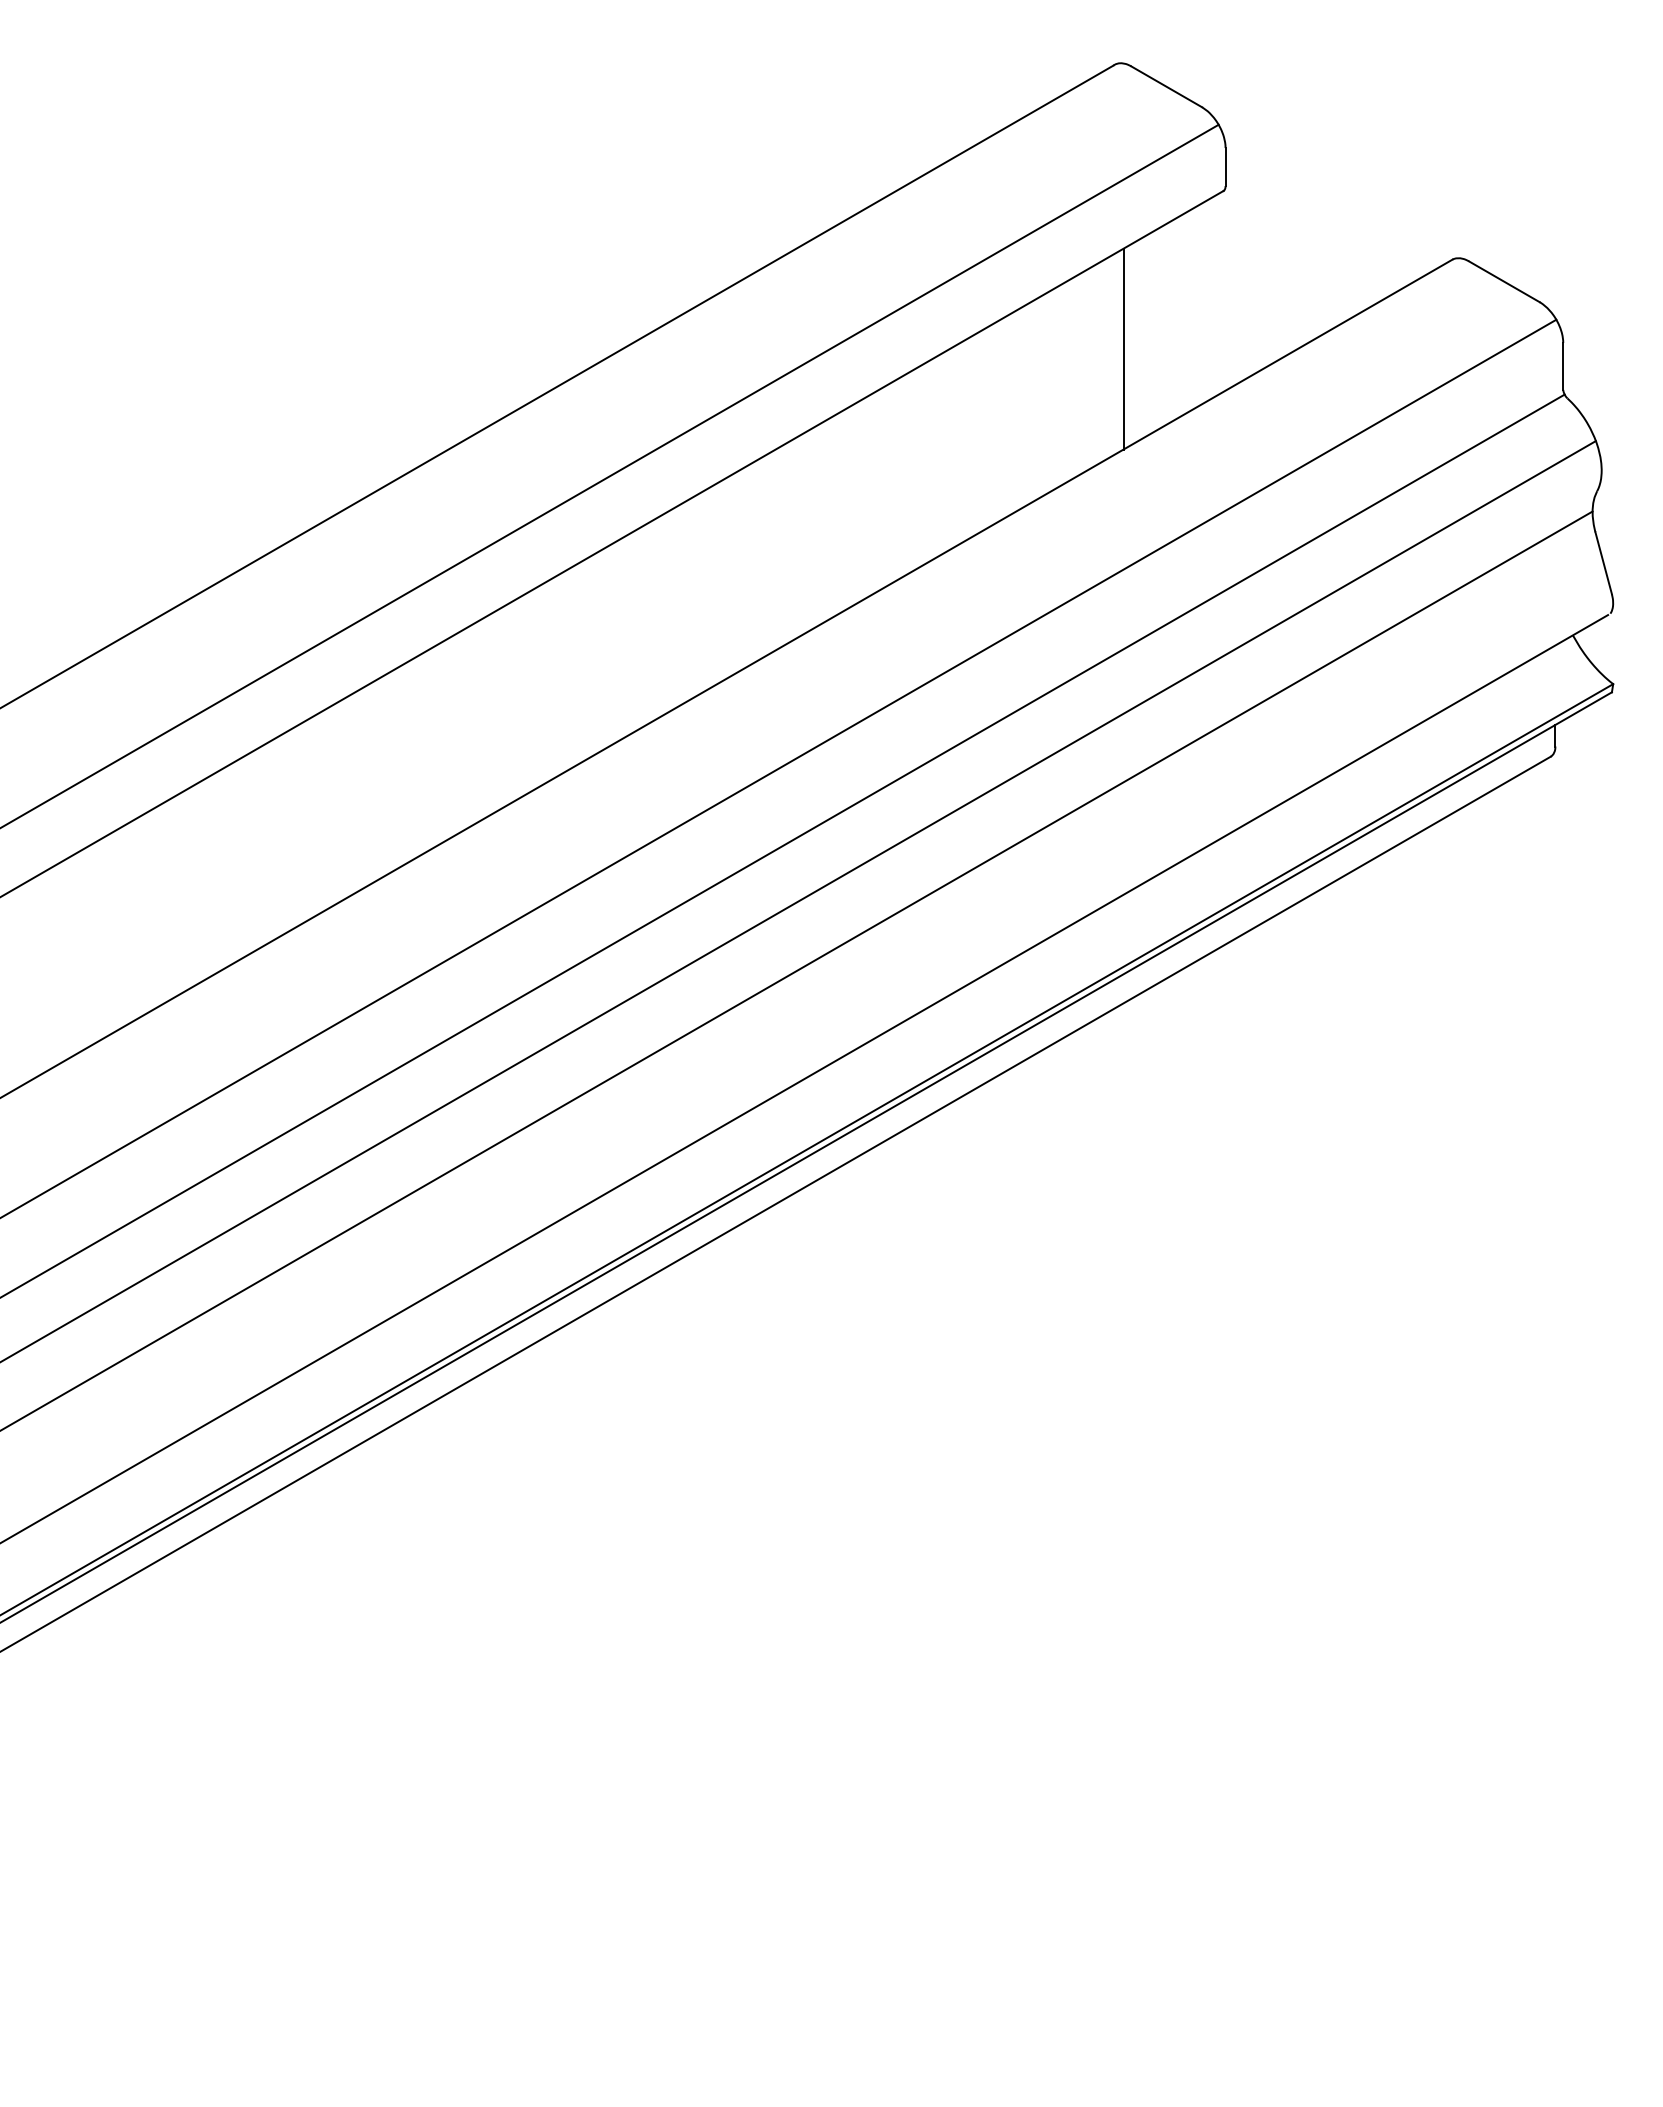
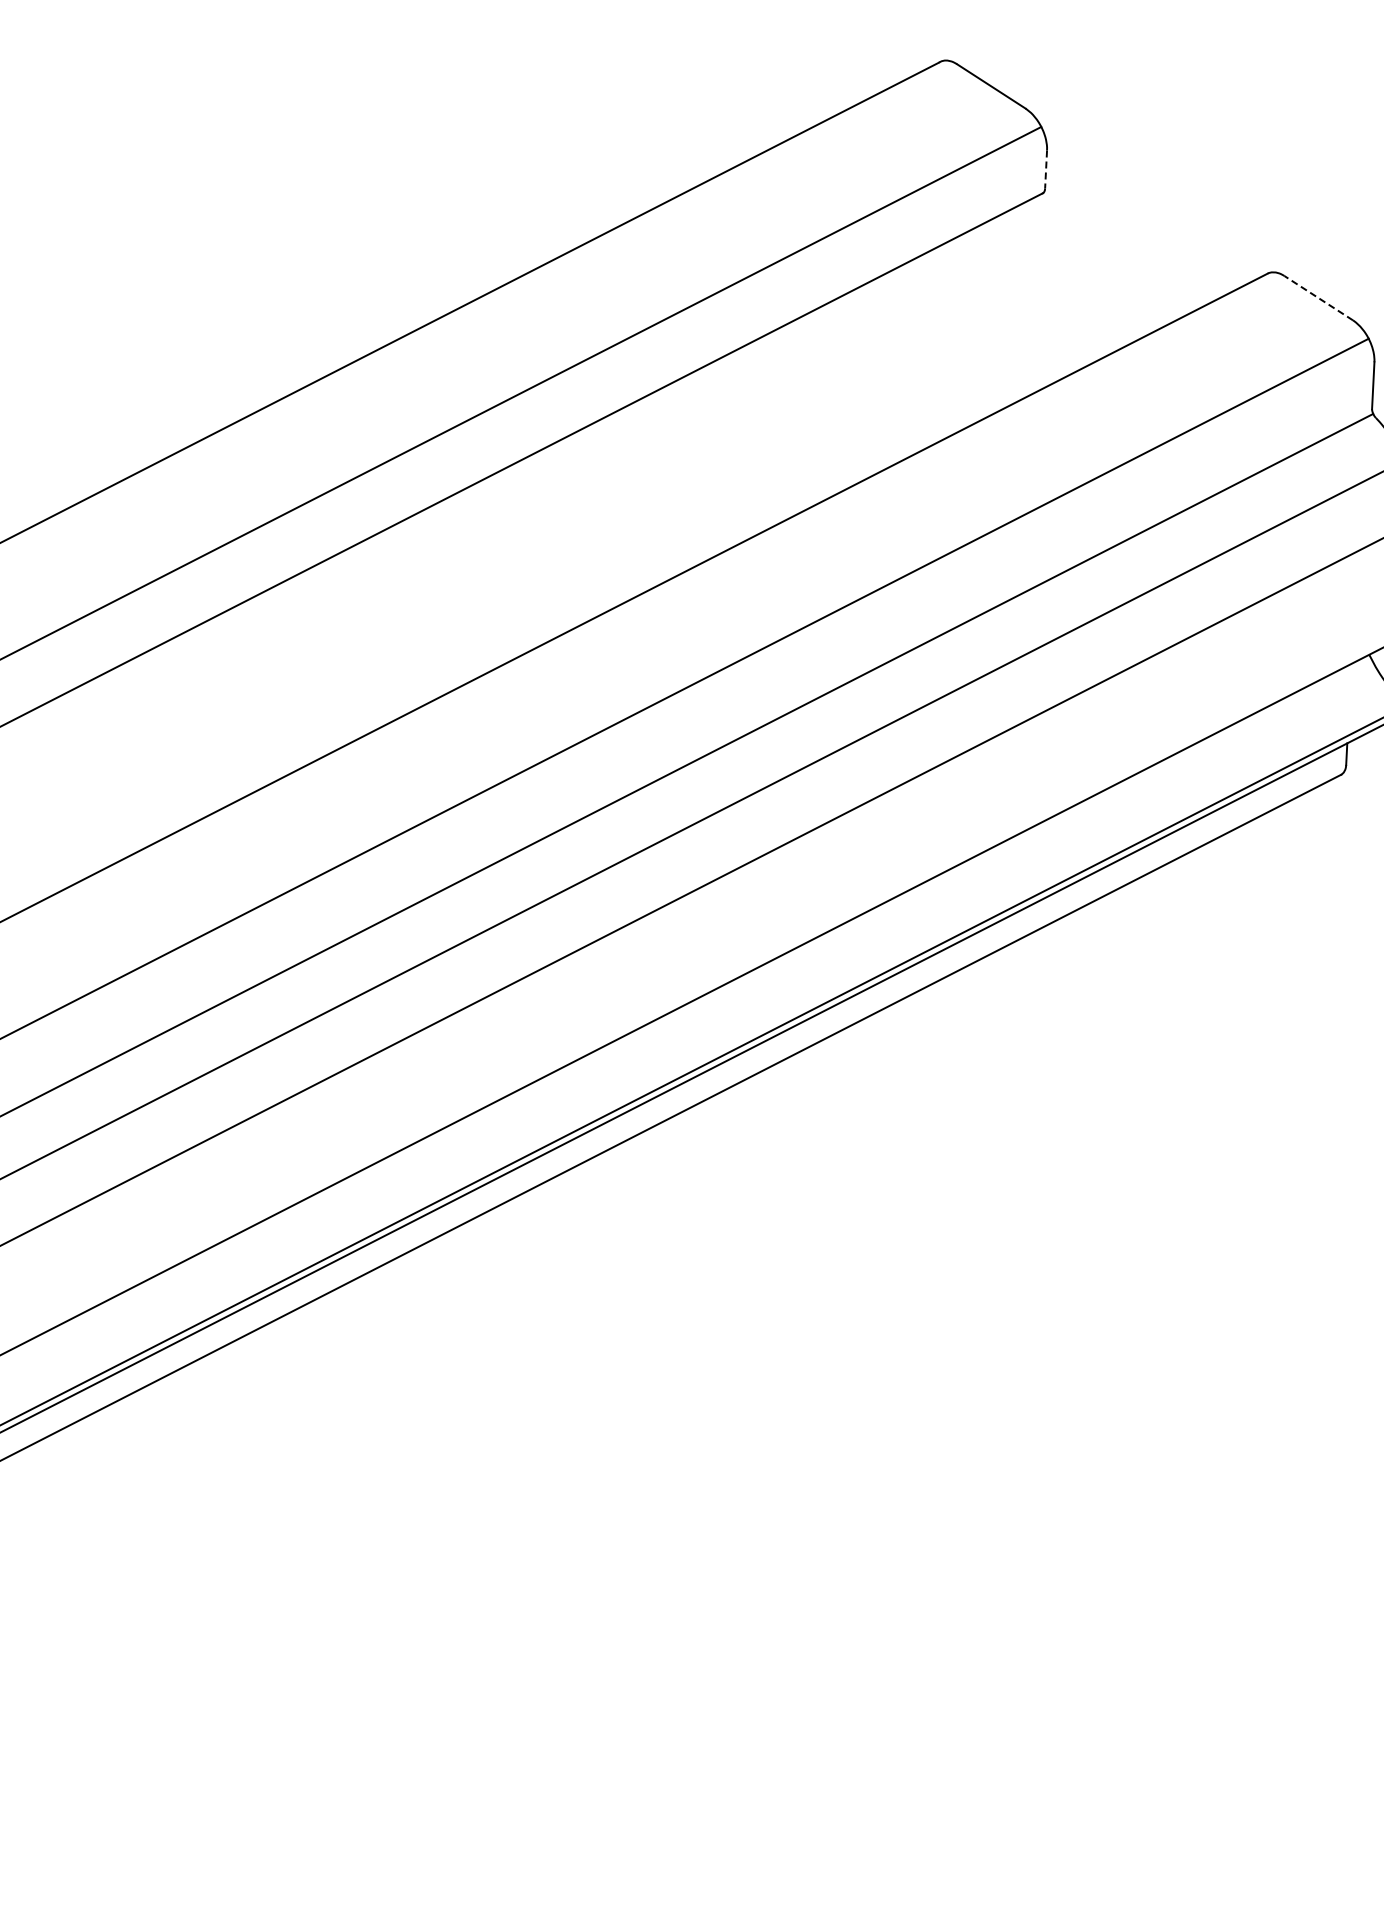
line: (1225, 167) -> (1045, 169), solid -> dashed
line: (1504, 281) -> (1318, 297), solid -> dashed
line: (1123, 348) -> (934, 345), removed

